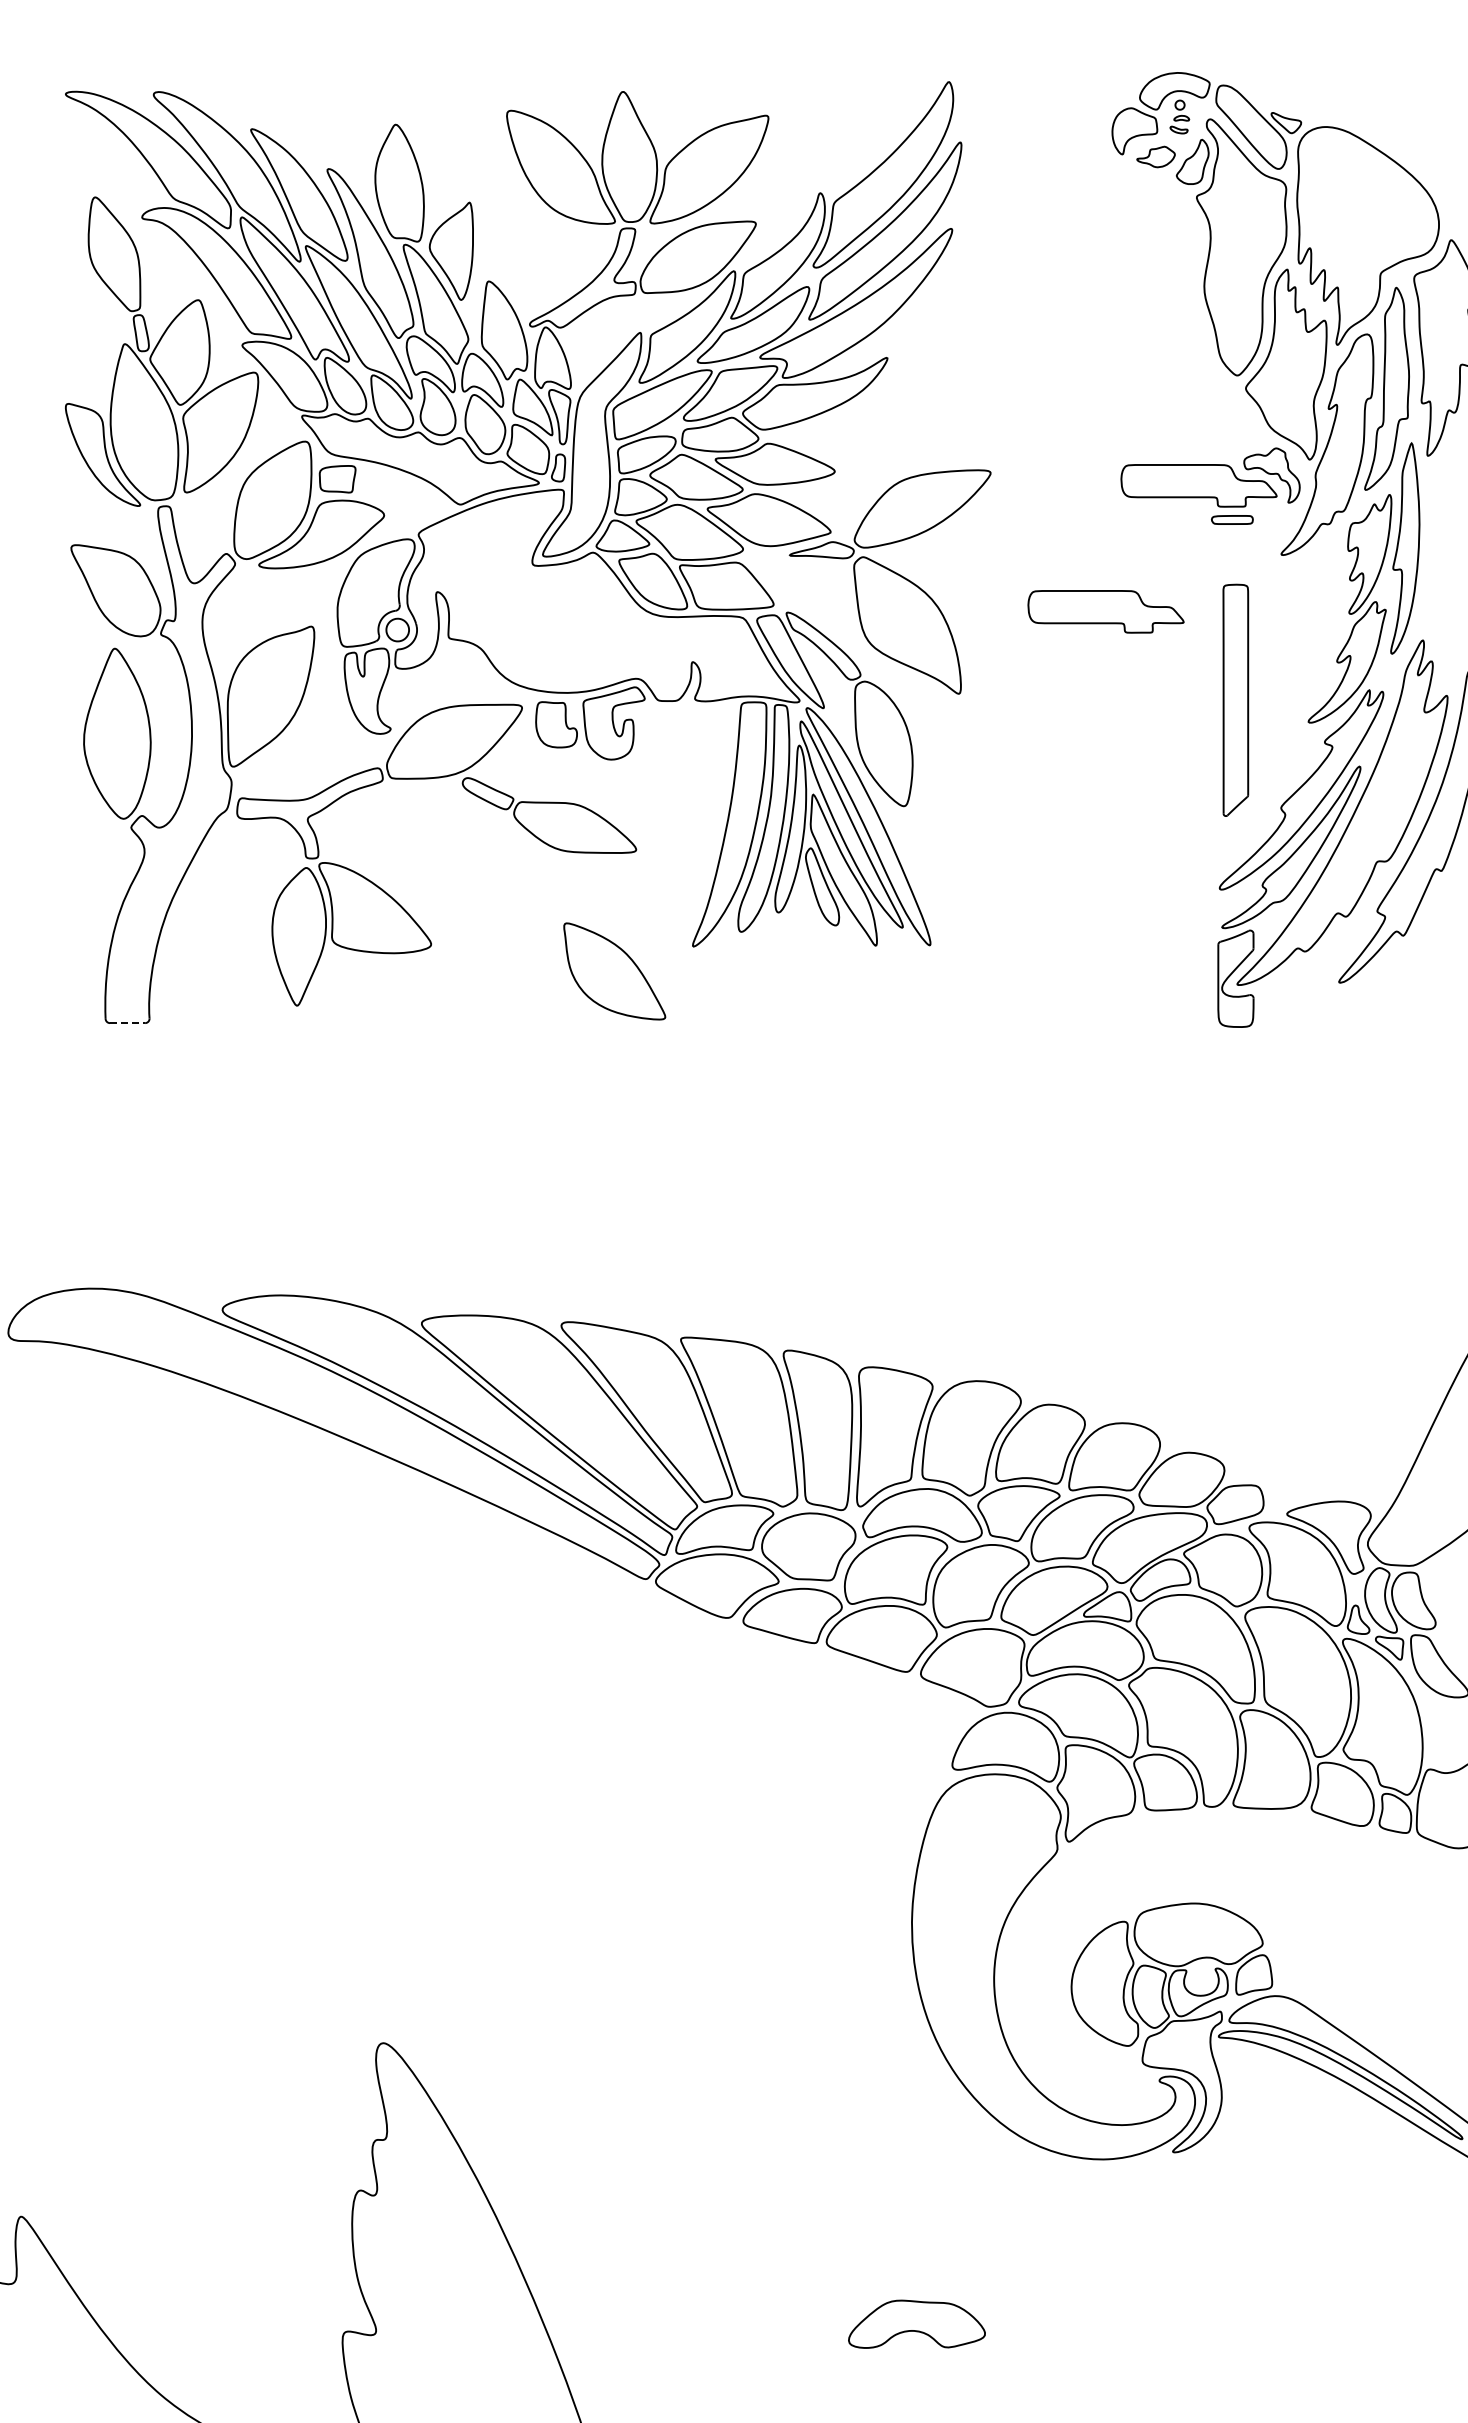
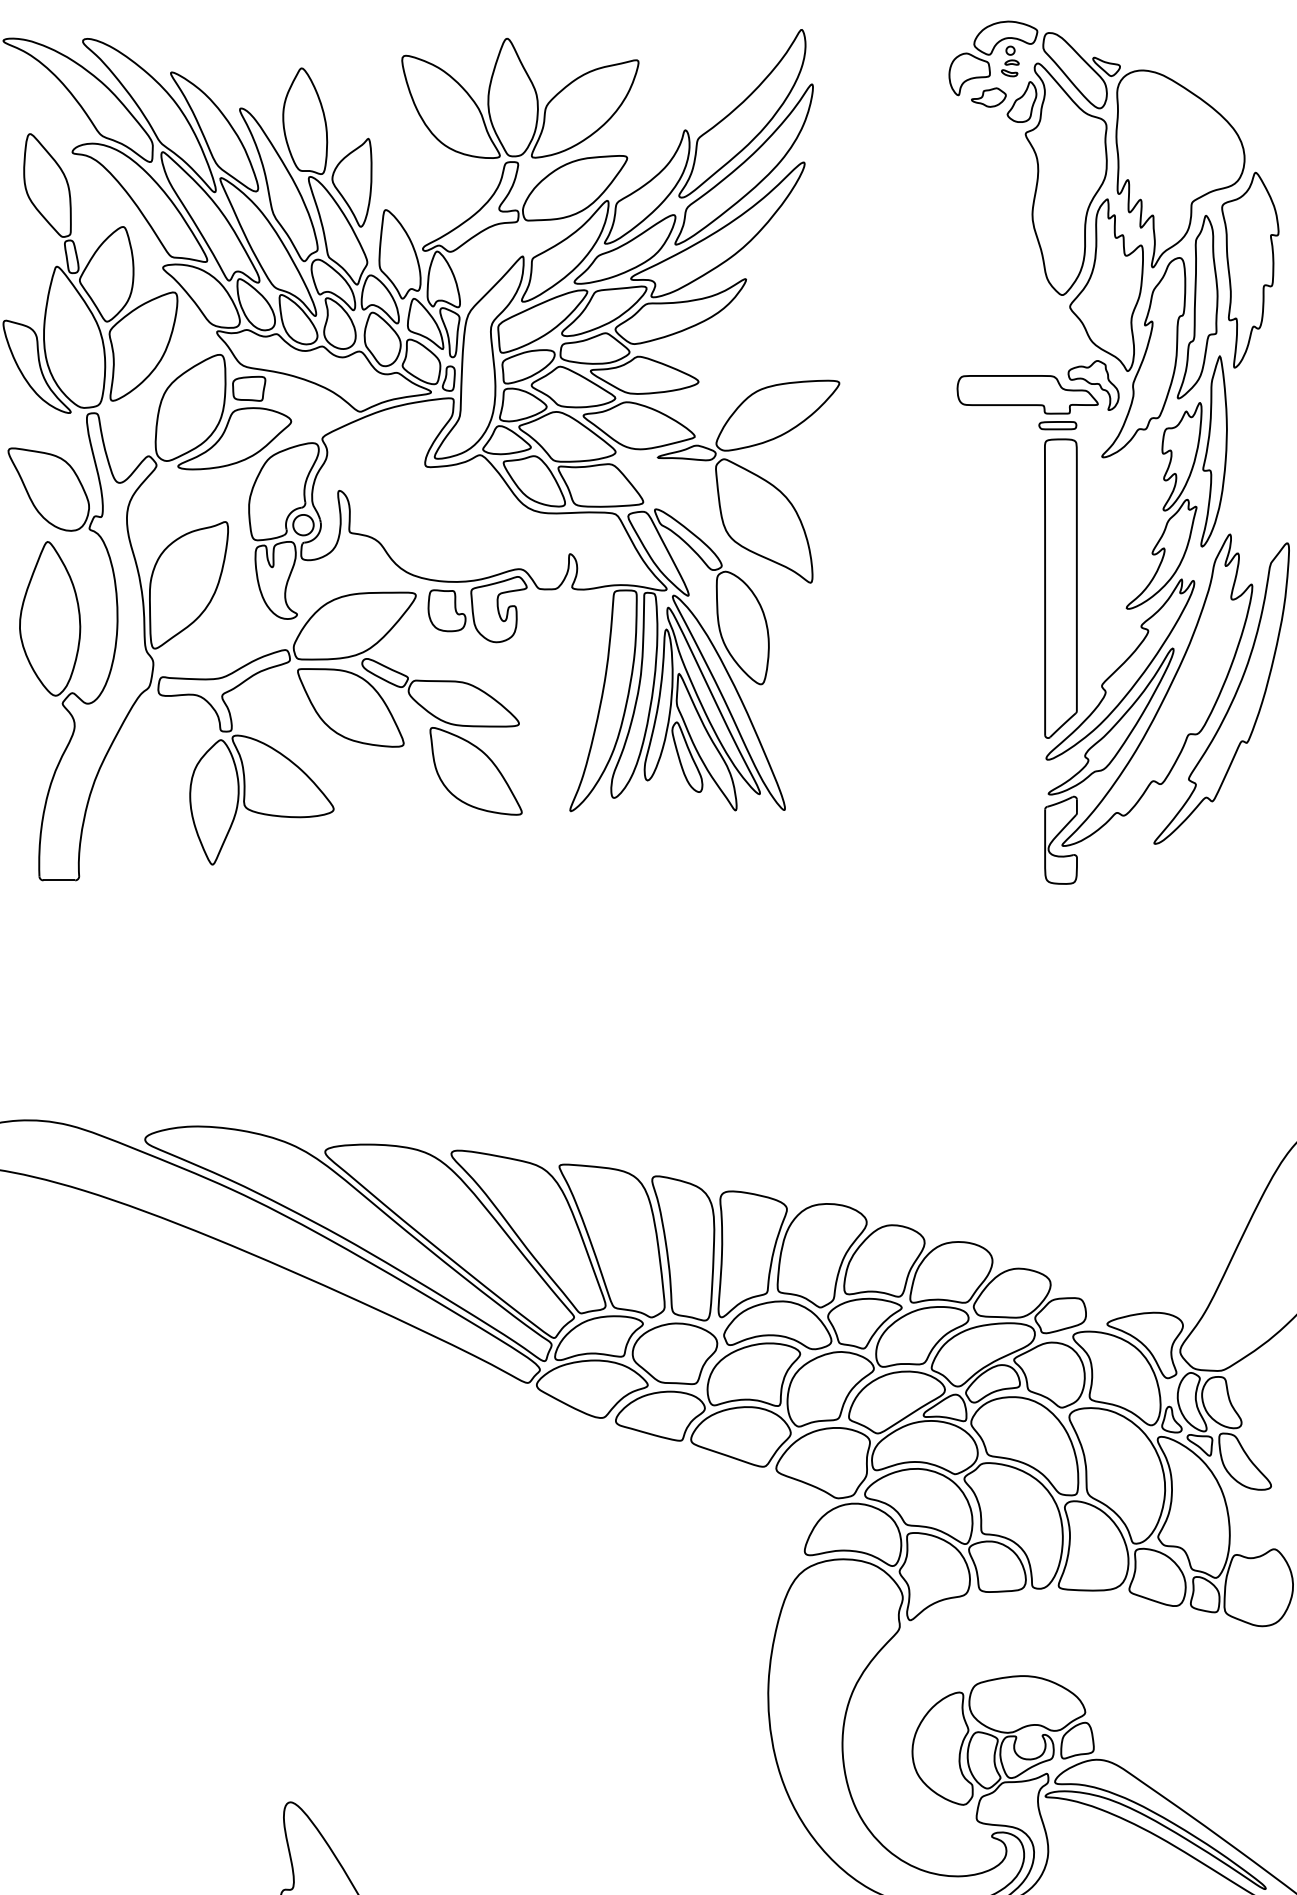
part: (1105, 611) -> (943, 508), removed
part: (1235, 700) -> (1060, 588), size x1.43
part: (449, 832) -> (350, 708), added
part: (614, 971) -> (475, 771), moved
line: (127, 1023) -> (59, 880), dashed -> solid

